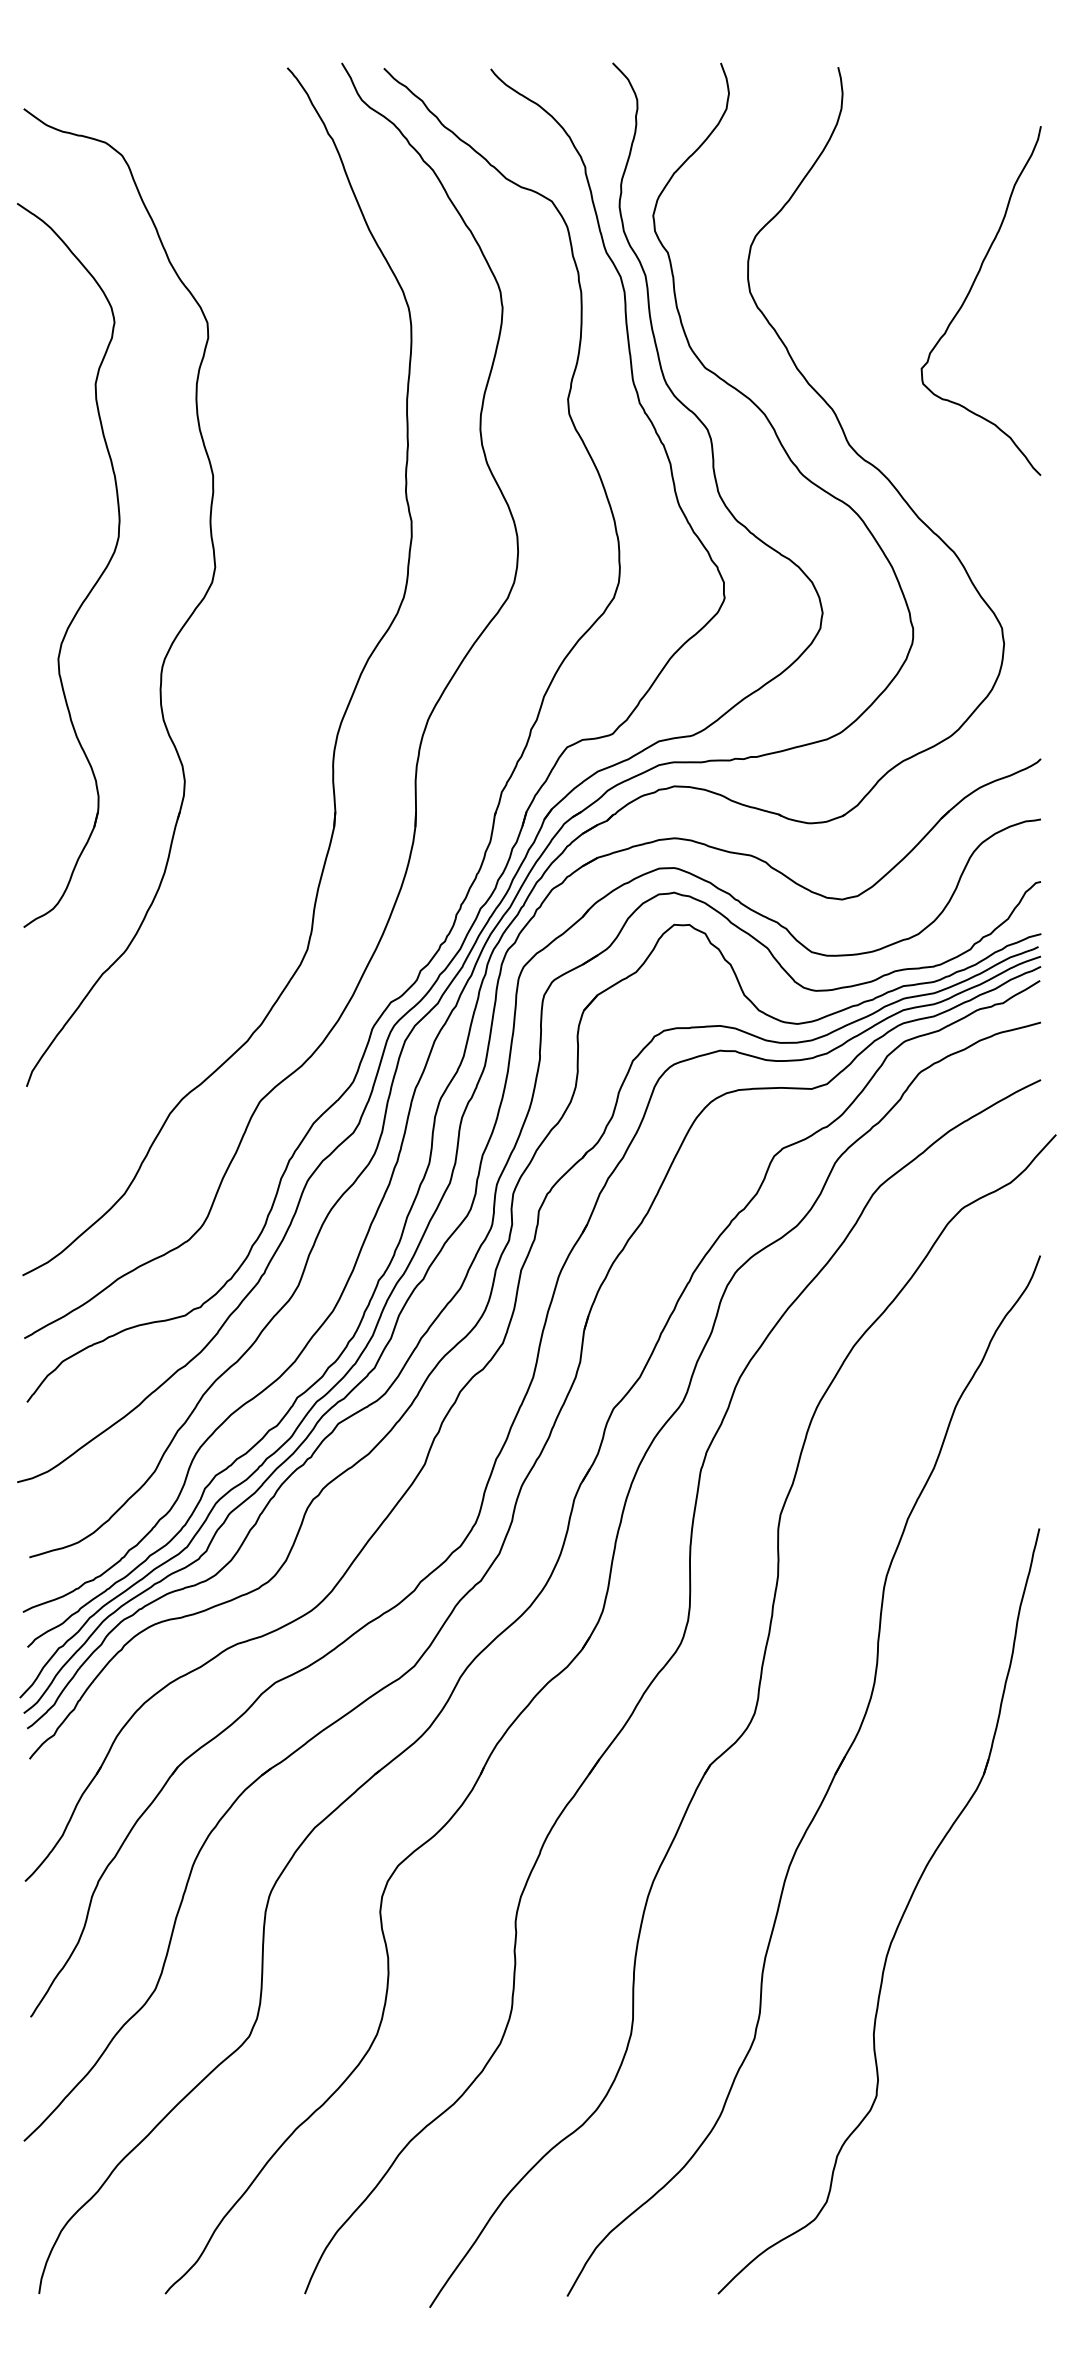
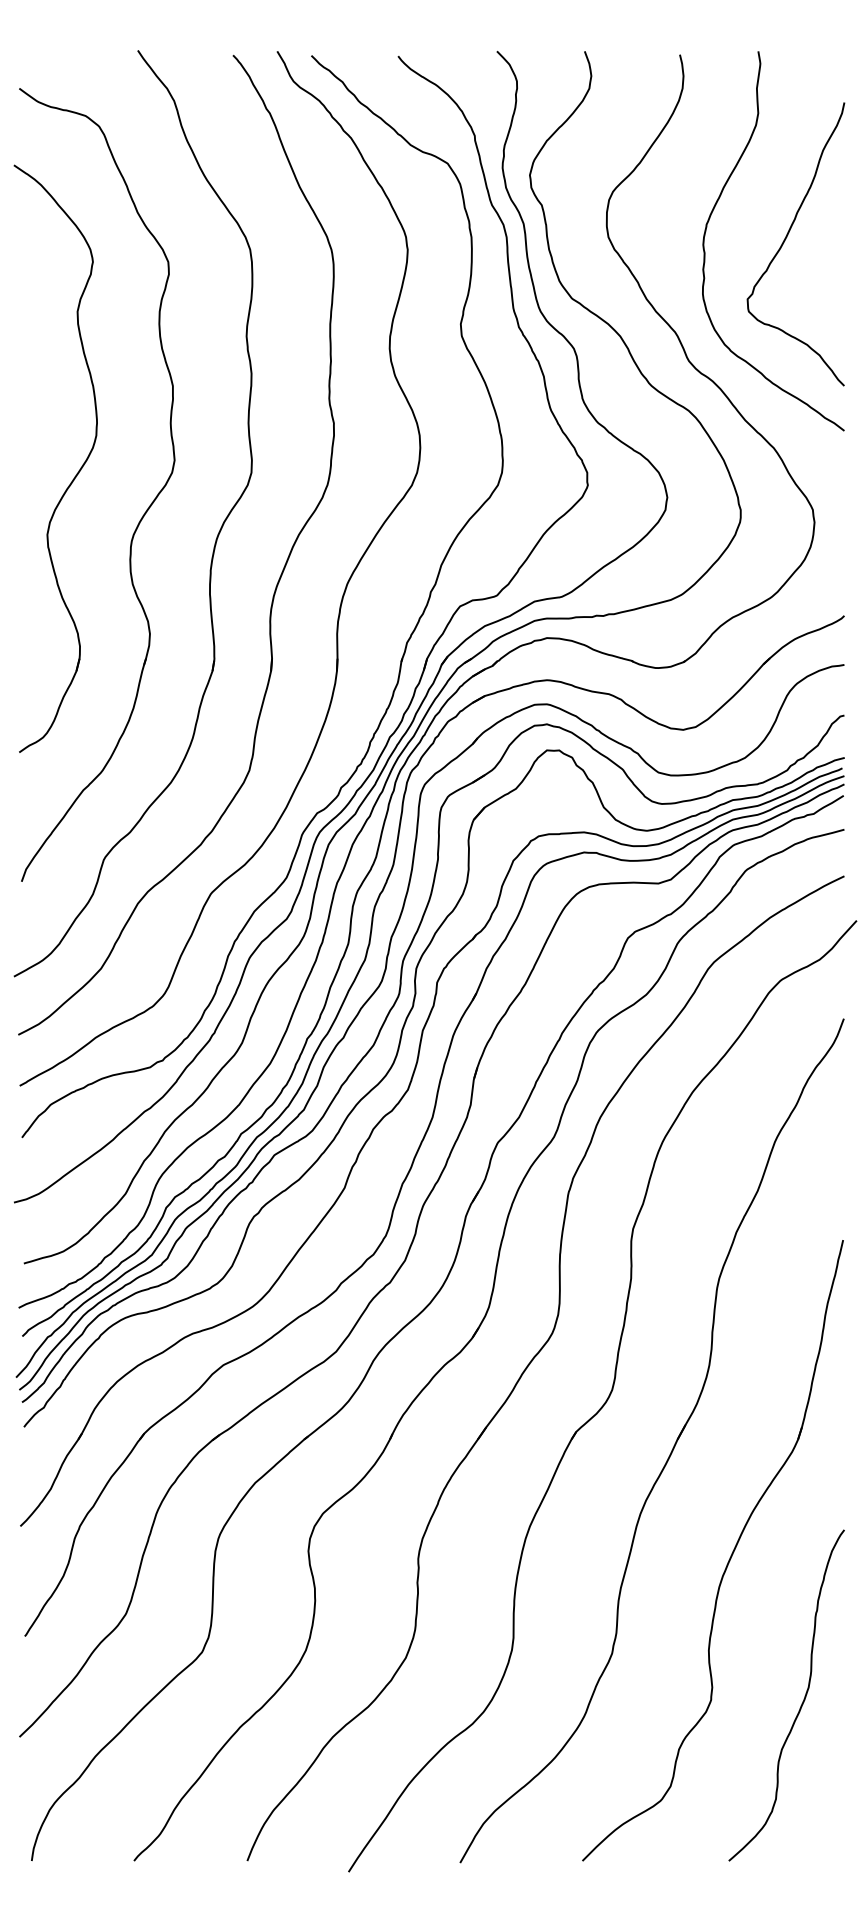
curve: (874, 272) -> (709, 221), added
part: (265, 664) -> (215, 539), added
curve: (988, 2099) -> (801, 1703), added

